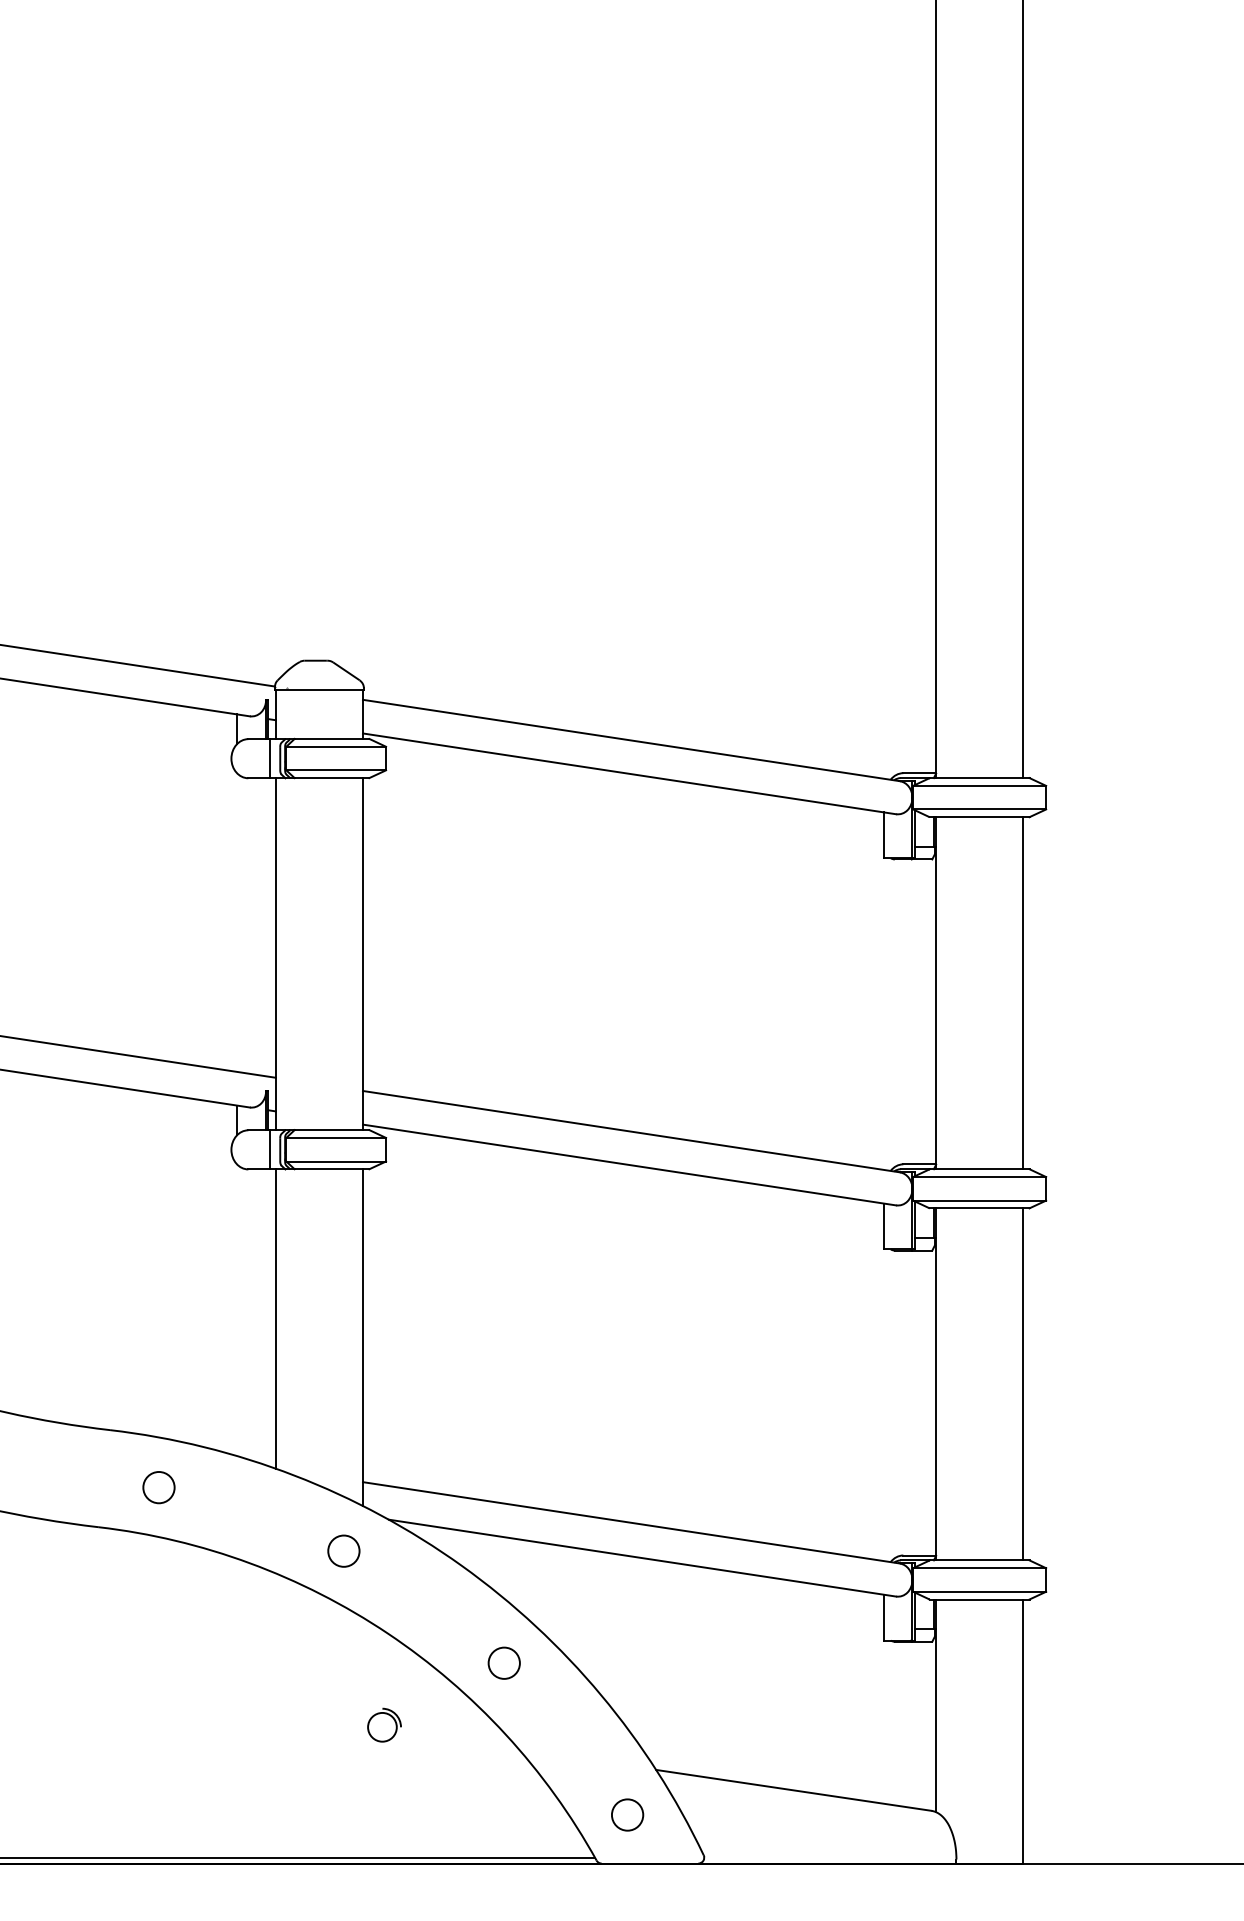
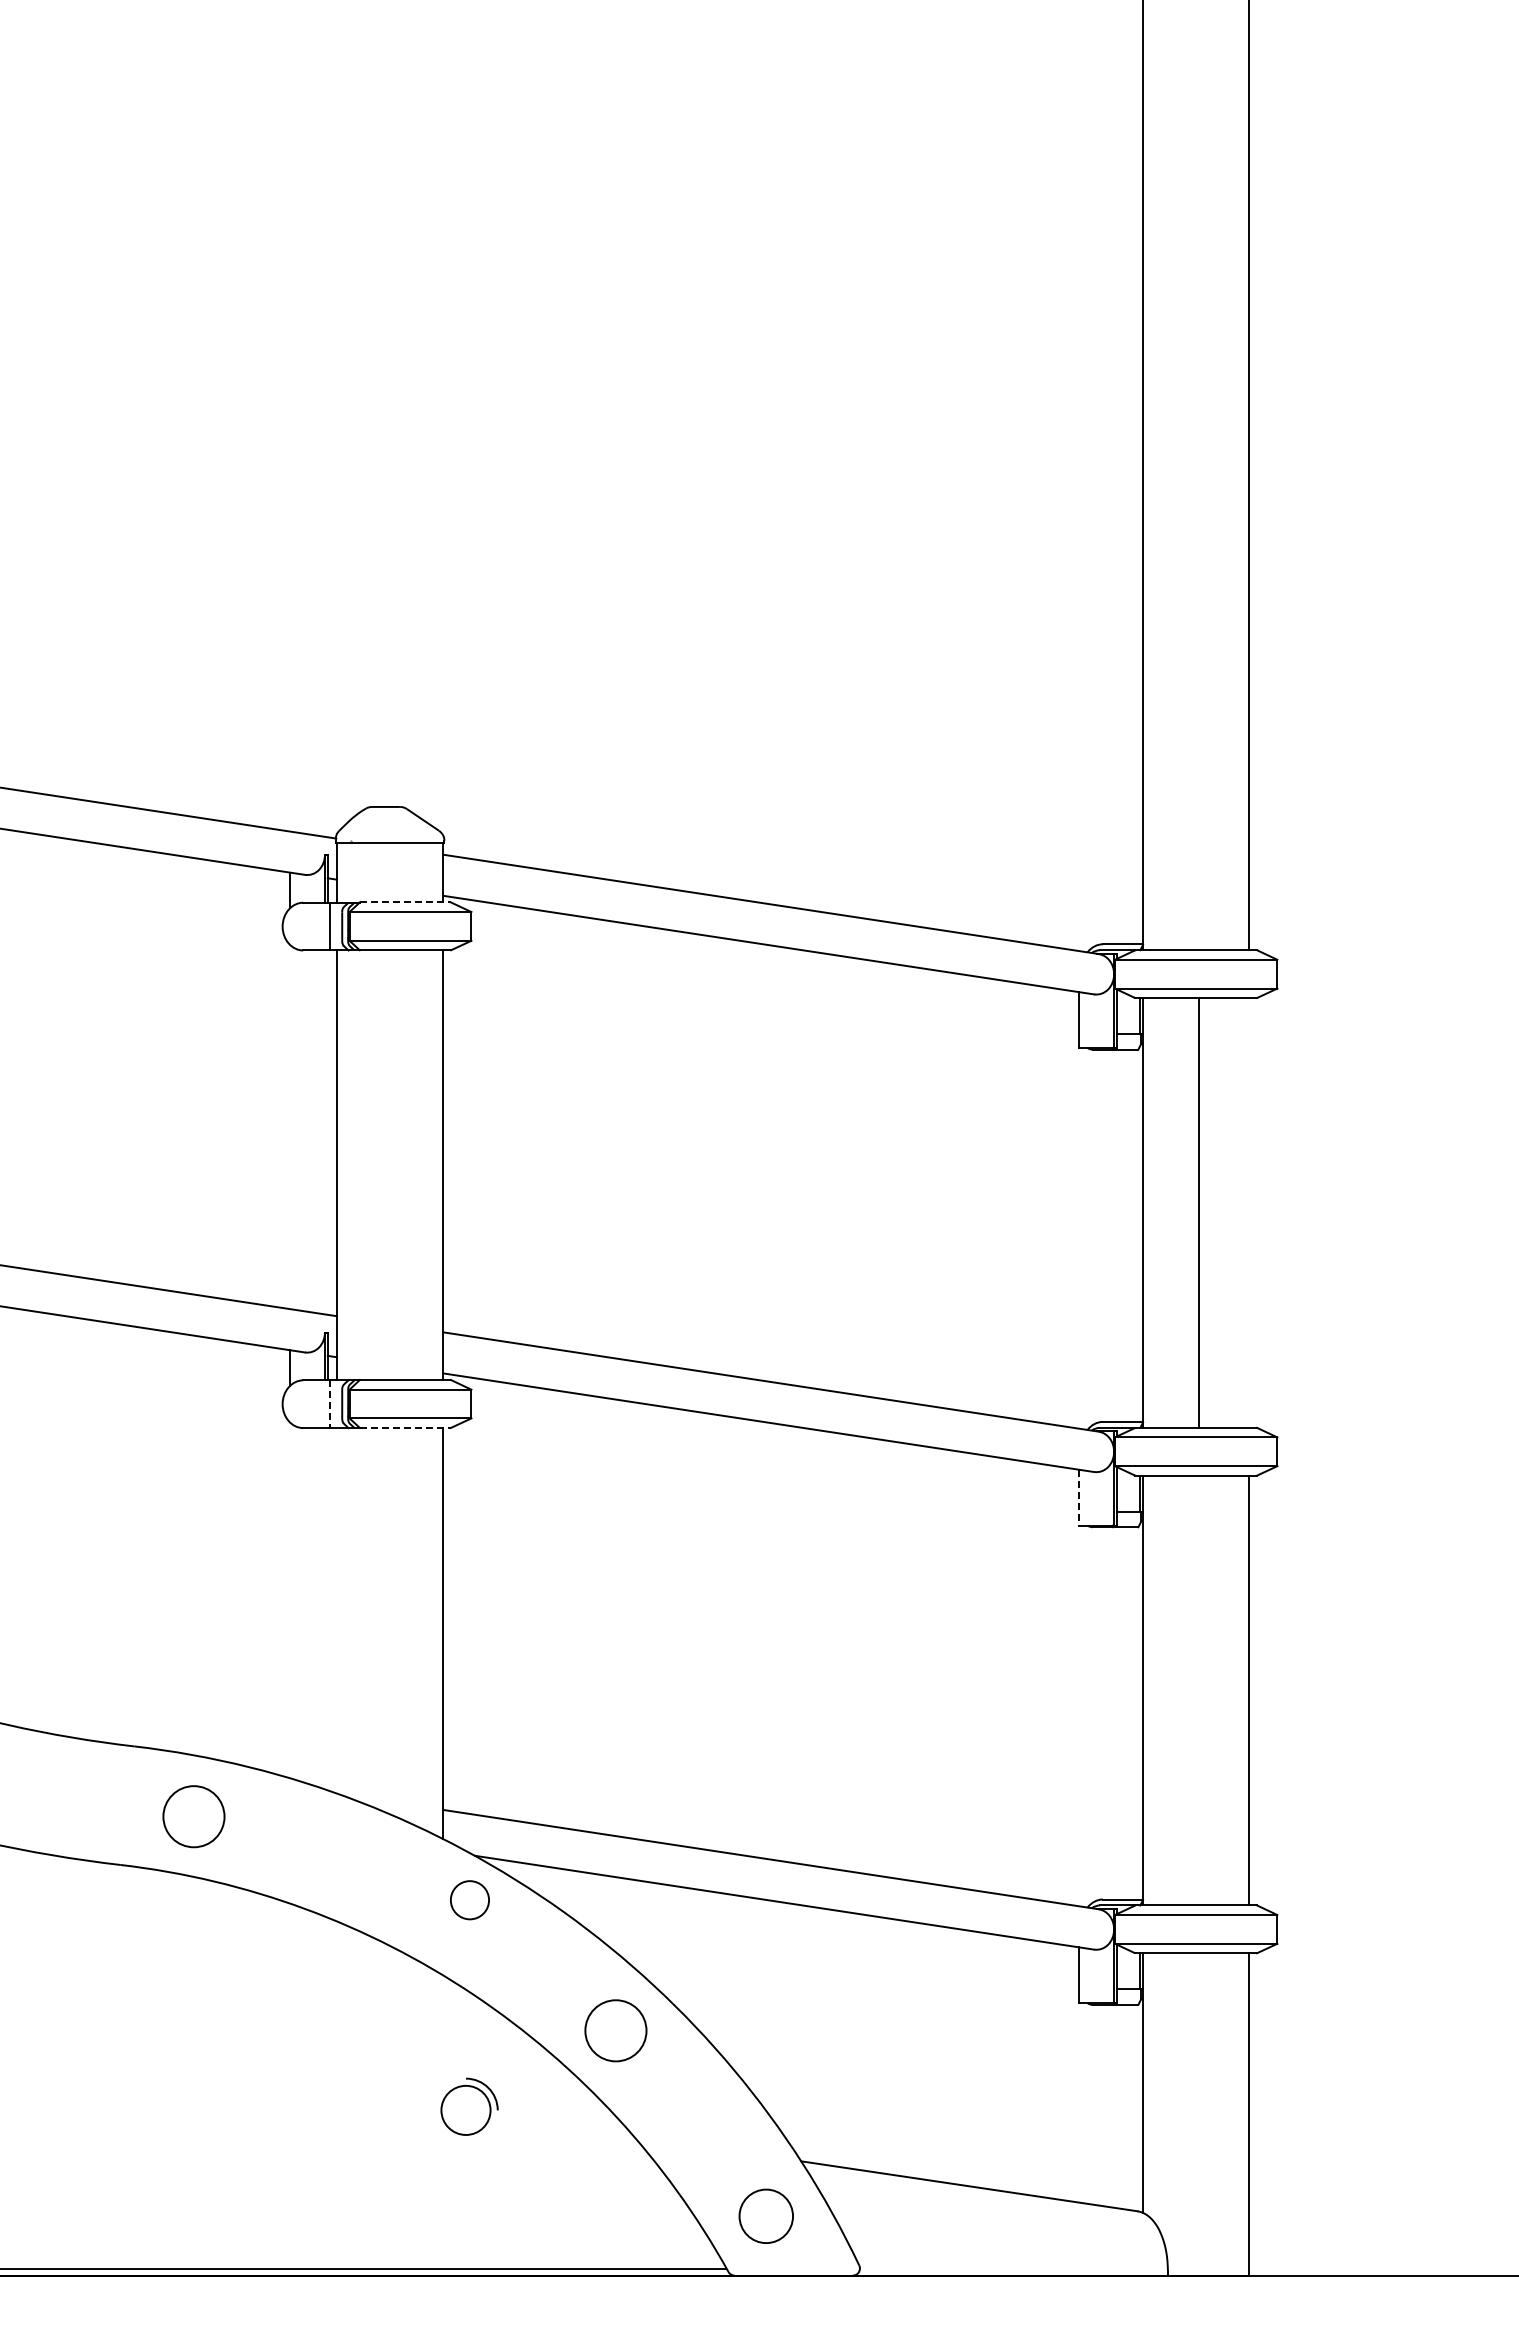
line: (332, 738) -> (405, 902), solid -> dashed
line: (1023, 992) -> (1199, 1212), moved
line: (269, 1150) -> (329, 1404), solid -> dashed
line: (332, 1168) -> (405, 1427), solid -> dashed
line: (883, 1226) -> (1078, 1497), solid -> dashed
line: (275, 1318) -> (336, 1610), removed
circle: (159, 1487) -> (194, 1816), size x1.6
circle: (343, 1551) -> (469, 1900), moved
circle: (504, 1663) -> (615, 2031), size x1.6
part: (384, 1725) -> (469, 2106), size x1.4
circle: (627, 1815) -> (766, 2216), size x1.4

